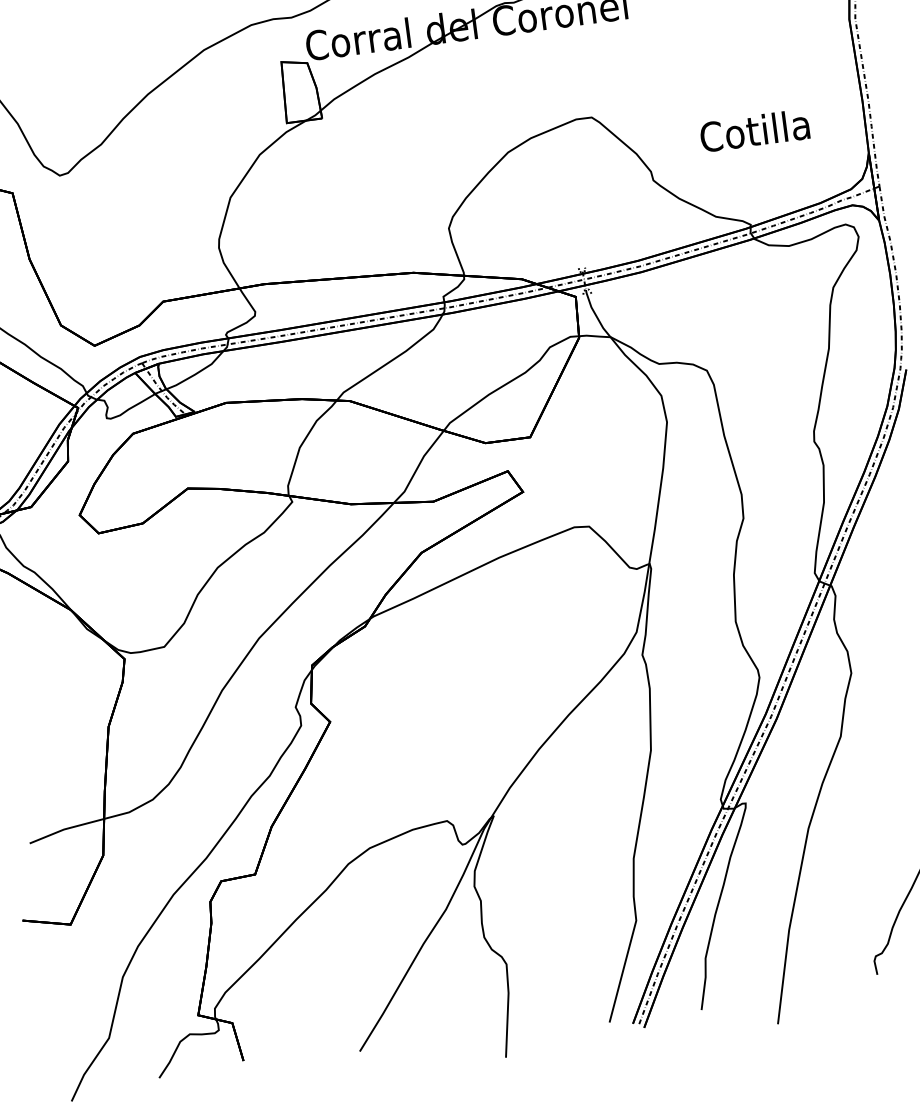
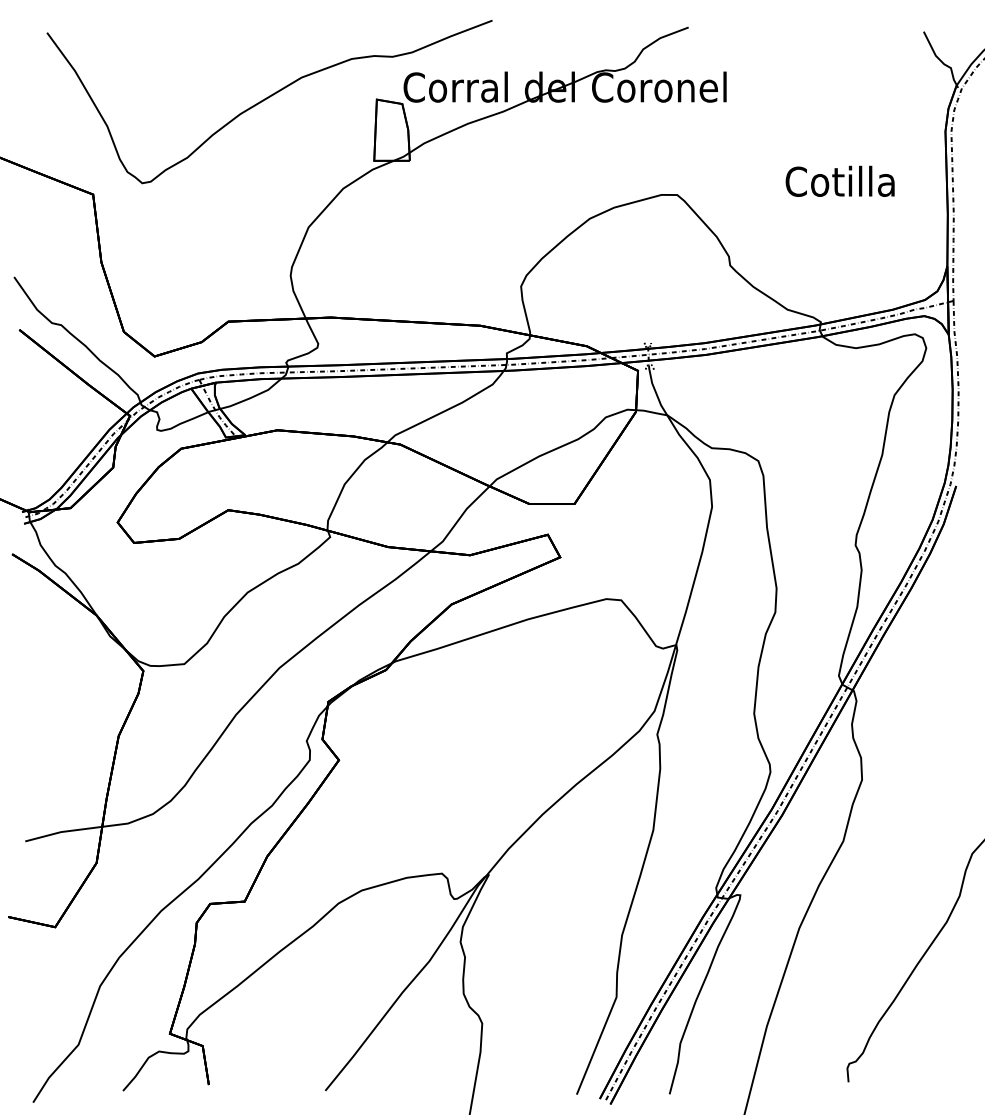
text: (754, 129) -> (839, 180), moved

